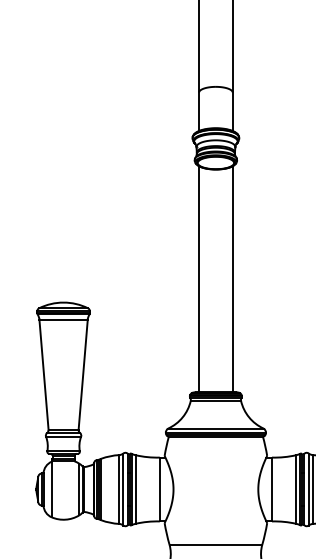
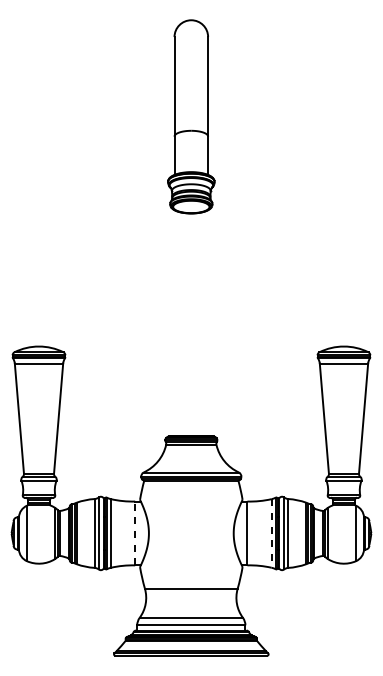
line: (199, 279) -> (174, 323), removed
line: (233, 279) -> (208, 323), removed
line: (160, 489) -> (135, 533), solid -> dashed
line: (296, 489) -> (271, 533), solid -> dashed

